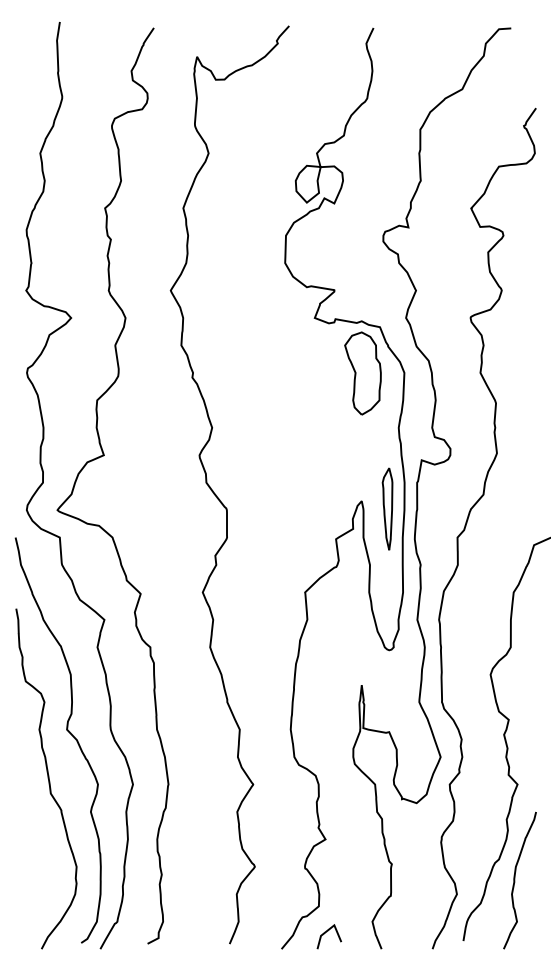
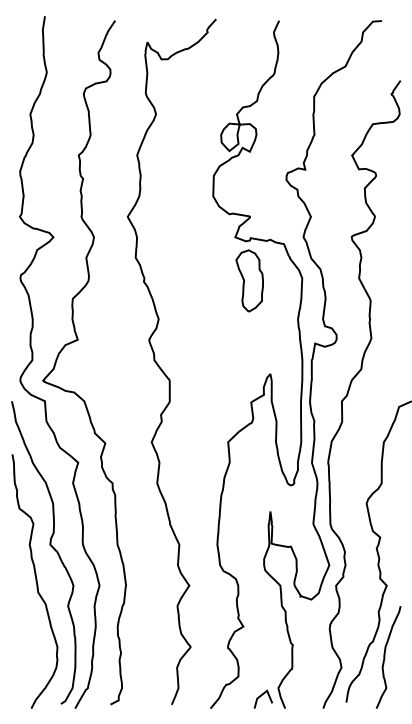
part: (362, 373) -> (249, 280), moved
part: (387, 508) -> (289, 379), removed
line: (326, 932) -> (261, 696), moved

